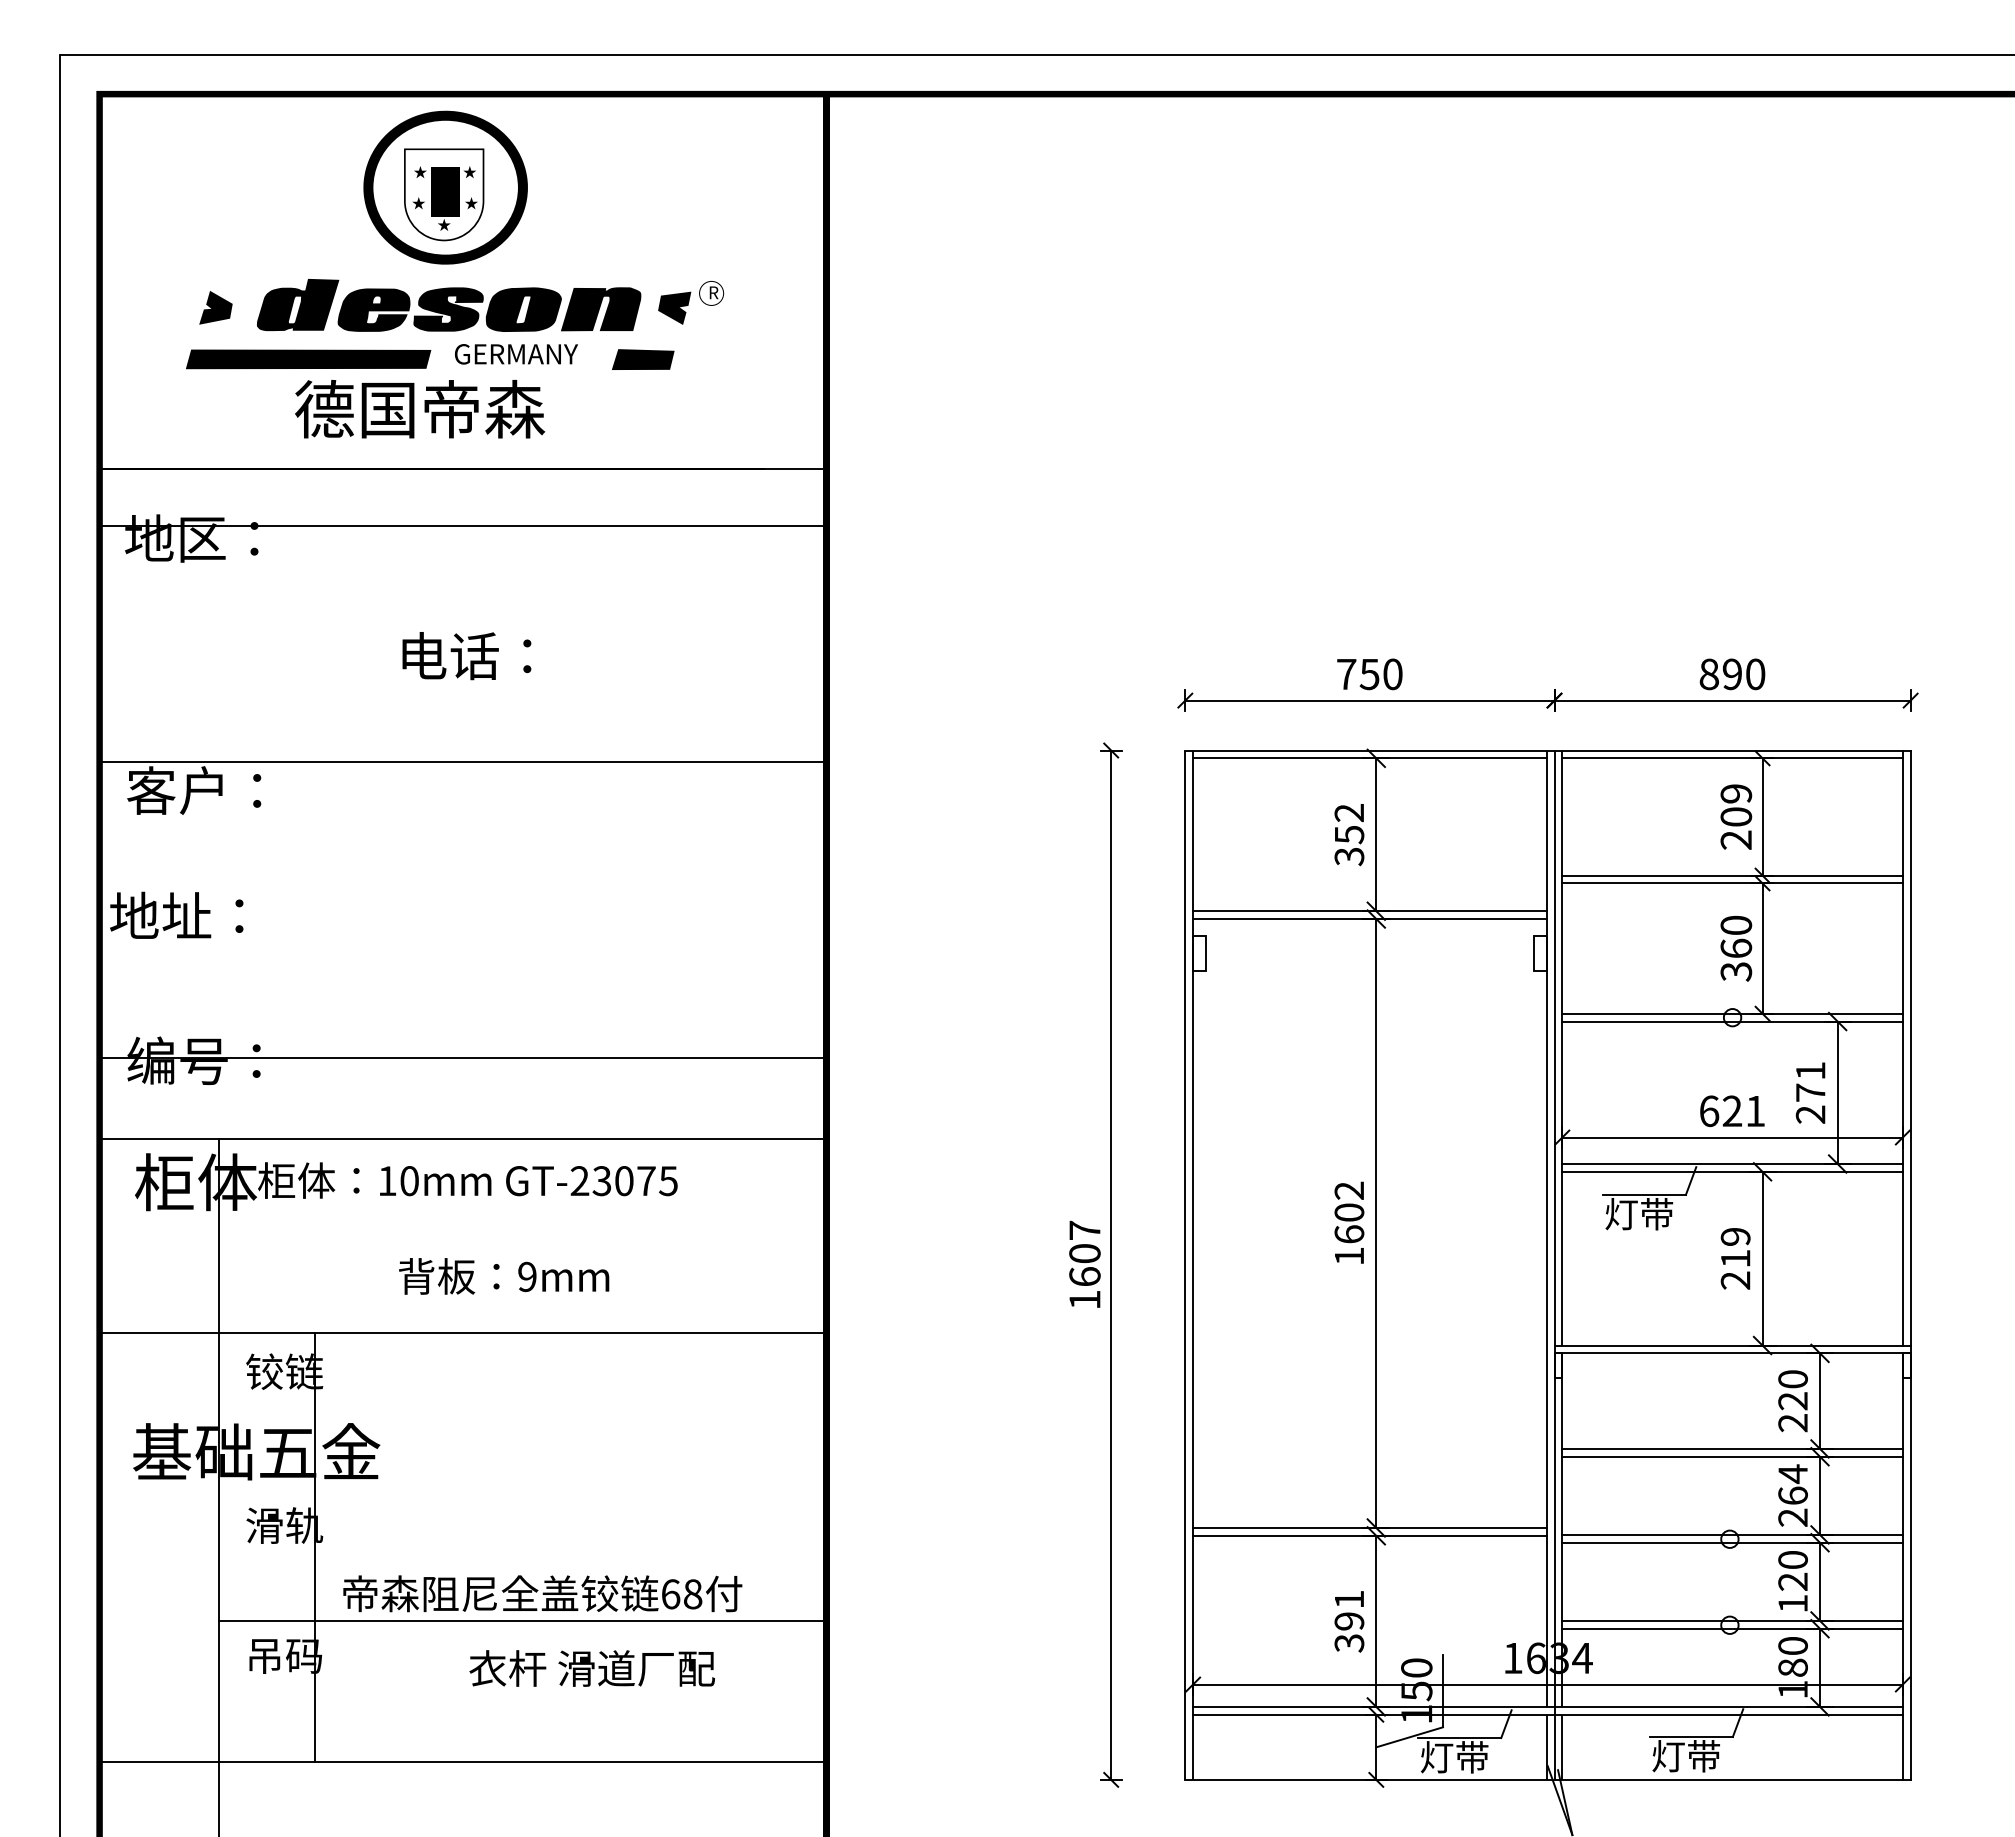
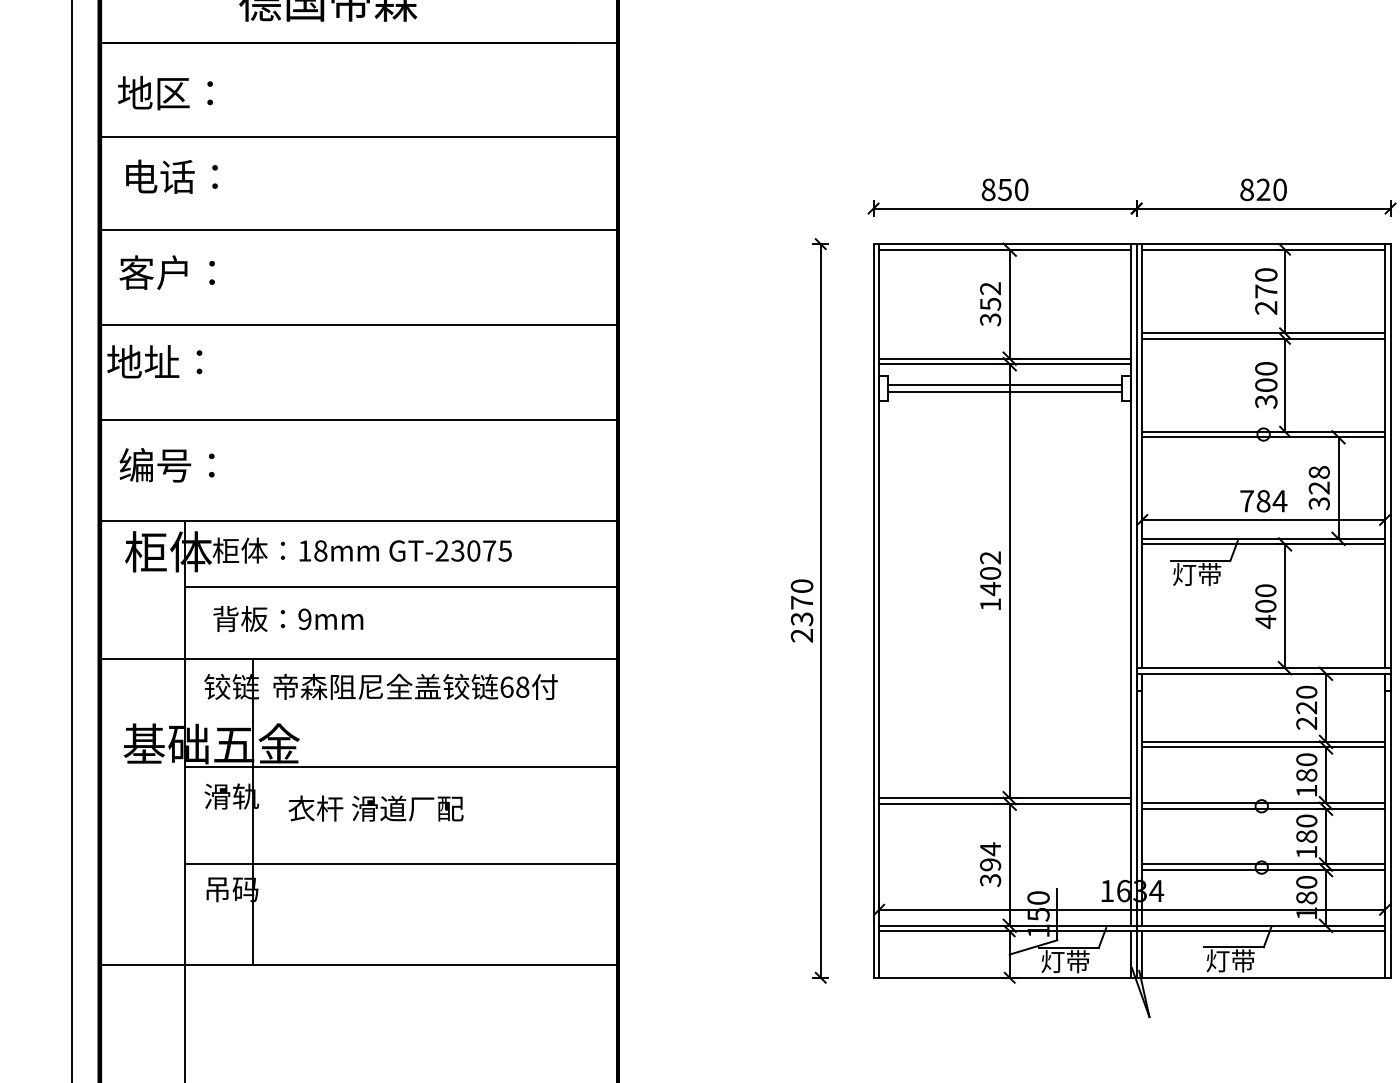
line: (462, 525) -> (358, 136), moved
text: (466, 656) -> (171, 177), moved
text: (1346, 674) -> (988, 189), 750 -> 850
text: (1731, 674) -> (1262, 189), 890 -> 820
line: (464, 730) -> (359, 229), added
line: (462, 761) -> (358, 324), moved
text: (1736, 805) -> (1266, 283), 209 -> 270
text: (1736, 947) -> (1266, 384), 360 -> 300
line: (1369, 948) -> (1004, 385), added
line: (1369, 957) -> (1004, 391), added
line: (462, 1058) -> (358, 420), moved
text: (1810, 1092) -> (1319, 487), 271 -> 328
text: (1732, 1111) -> (1263, 501), 621 -> 784
text: (409, 1181) -> (320, 551), 10mm -> 18mm
line: (522, 1232) -> (401, 587), added
text: (1349, 1234) -> (990, 589), 1602 -> 1402
text: (1735, 1258) -> (1265, 606), 219 -> 400
text: (1084, 1264) -> (801, 610), 1607 -> 2370
text: (504, 1276) -> (288, 619), moved
line: (522, 1484) -> (401, 767), added
text: (1792, 1495) -> (1306, 775), 264 -> 180
text: (1792, 1581) -> (1306, 836), 120 -> 180
text: (542, 1593) -> (415, 686), moved
text: (1349, 1599) -> (990, 849), 391 -> 394
text: (591, 1668) -> (375, 808), moved

